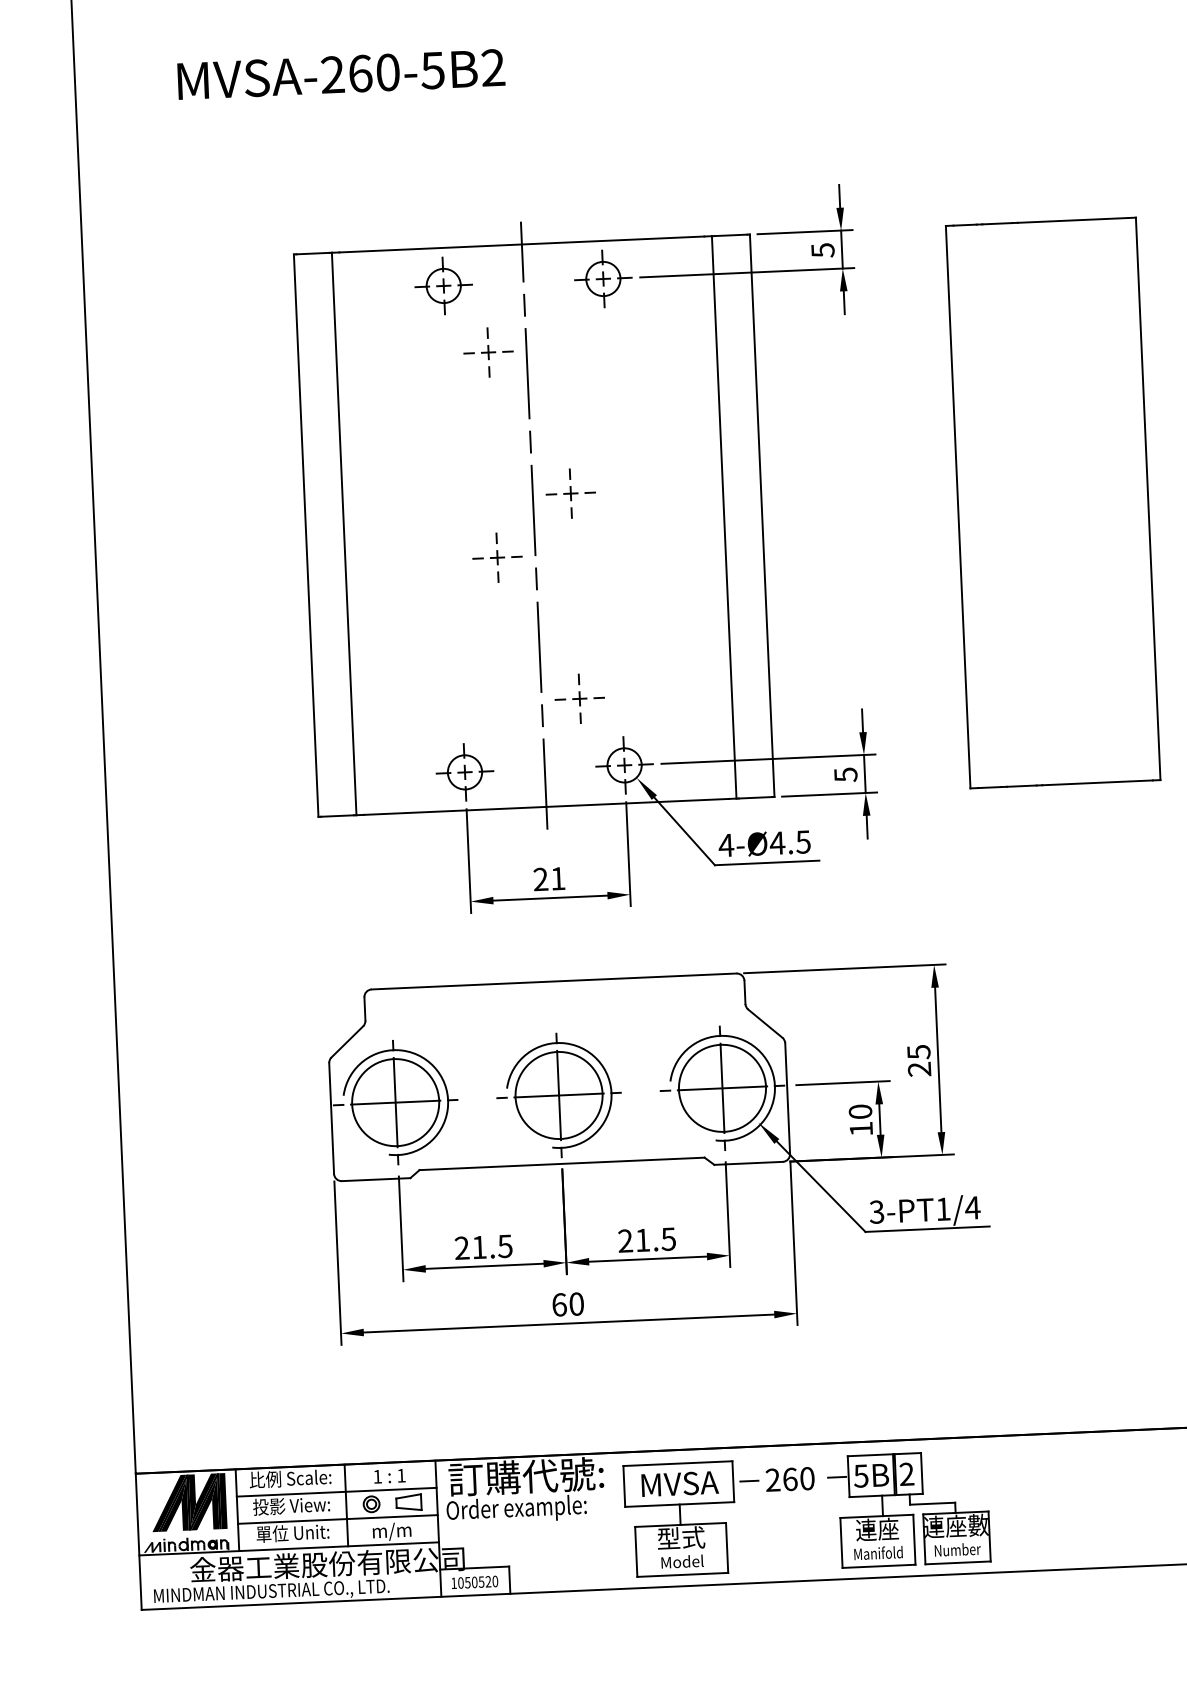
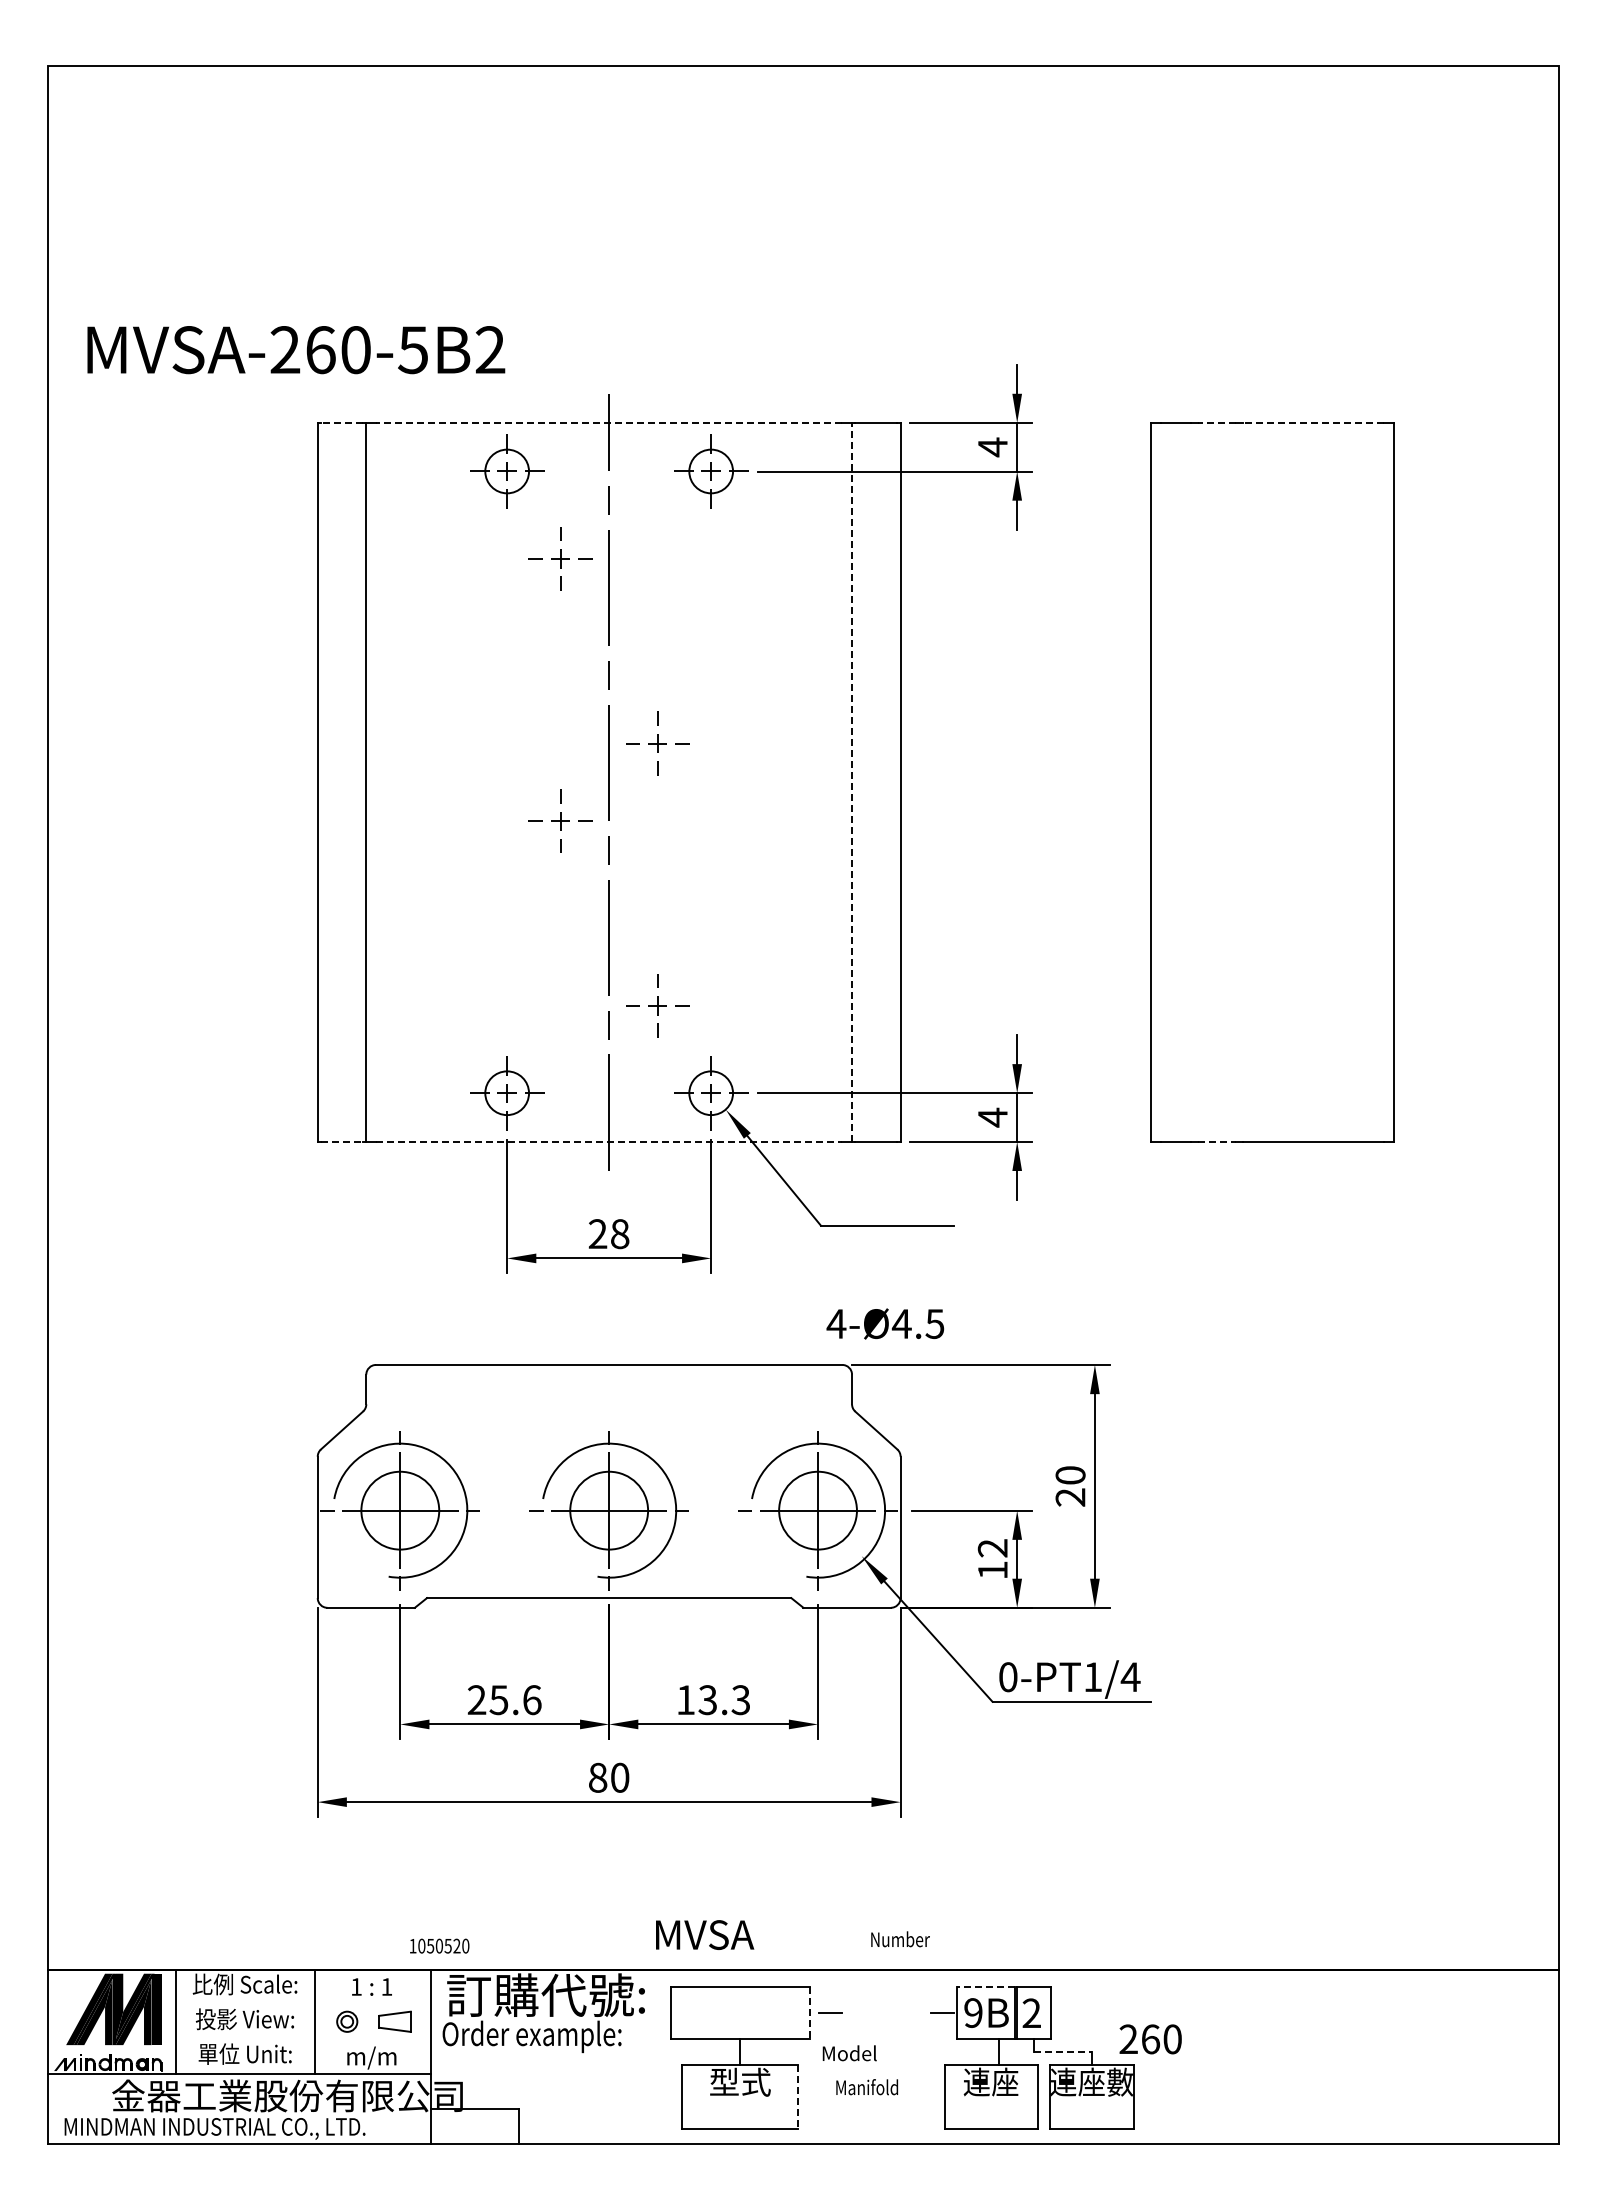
text: (341, 74) -> (296, 350), moved
line: (1072, 220) -> (1313, 422), solid -> dashed
line: (997, 223) -> (1216, 422), solid -> dashed
line: (521, 244) -> (608, 422), solid -> dashed
text: (822, 250) -> (992, 447), 5 -> 4
line: (312, 253) -> (341, 422), solid -> dashed
line: (724, 516) -> (852, 781), solid -> dashed
text: (845, 774) -> (992, 1117), 5 -> 4
line: (1021, 785) -> (1216, 1141), solid -> dashed
line: (546, 806) -> (609, 1141), solid -> dashed
line: (337, 815) -> (342, 1141), solid -> dashed
text: (764, 843) -> (885, 1323), moved
text: (558, 879) -> (620, 1234), 21 -> 28
text: (918, 1052) -> (1070, 1475), 25 -> 20
circle: (722, 1088) -> (817, 1510), size x0.7
circle: (558, 1095) -> (608, 1510), size x0.7
circle: (395, 1102) -> (399, 1510), size x0.7
text: (860, 1111) -> (992, 1548), 10 -> 12
text: (876, 1212) -> (1007, 1677), 3-PT1/4 -> 0-PT1/4
text: (647, 1240) -> (713, 1700), 21.5 -> 13.3
text: (492, 1247) -> (515, 1700), 21.5 -> 25.6
text: (559, 1304) -> (598, 1777), 60 -> 80
line: (870, 1454) -> (986, 1986), solid -> dashed
text: (861, 1475) -> (973, 2012), 5B -> 9B
text: (790, 1479) -> (1150, 2039), moved
line: (732, 1482) -> (809, 2013), solid -> dashed
text: (680, 1483) -> (705, 1934), moved
line: (336, 1492) -> (303, 2004), removed
line: (933, 1503) -> (1063, 2052), solid -> dashed
line: (337, 1519) -> (303, 2039), removed
line: (727, 1548) -> (798, 2097), solid -> dashed
text: (957, 1549) -> (900, 1939), moved
text: (878, 1553) -> (867, 2087), moved
text: (682, 1561) -> (849, 2053), moved
text: (474, 1581) -> (439, 1945), moved

